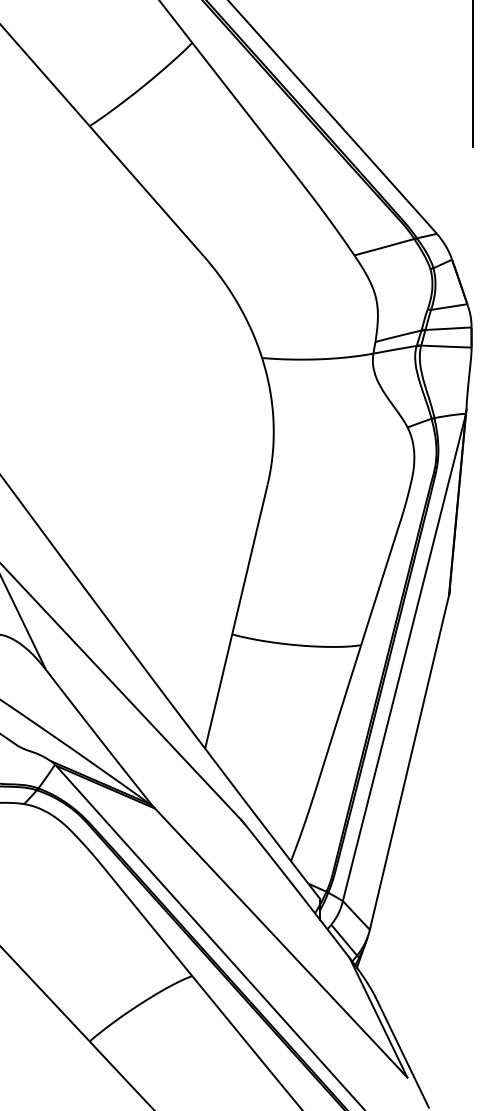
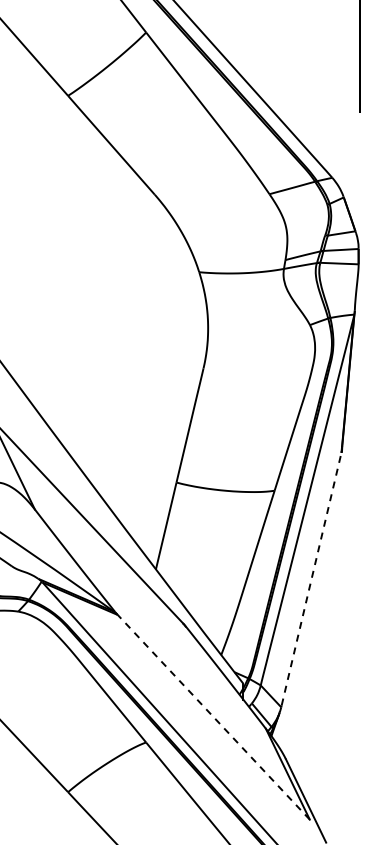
line: (409, 761) -> (311, 579), solid -> dashed
line: (280, 941) -> (213, 716), solid -> dashed

